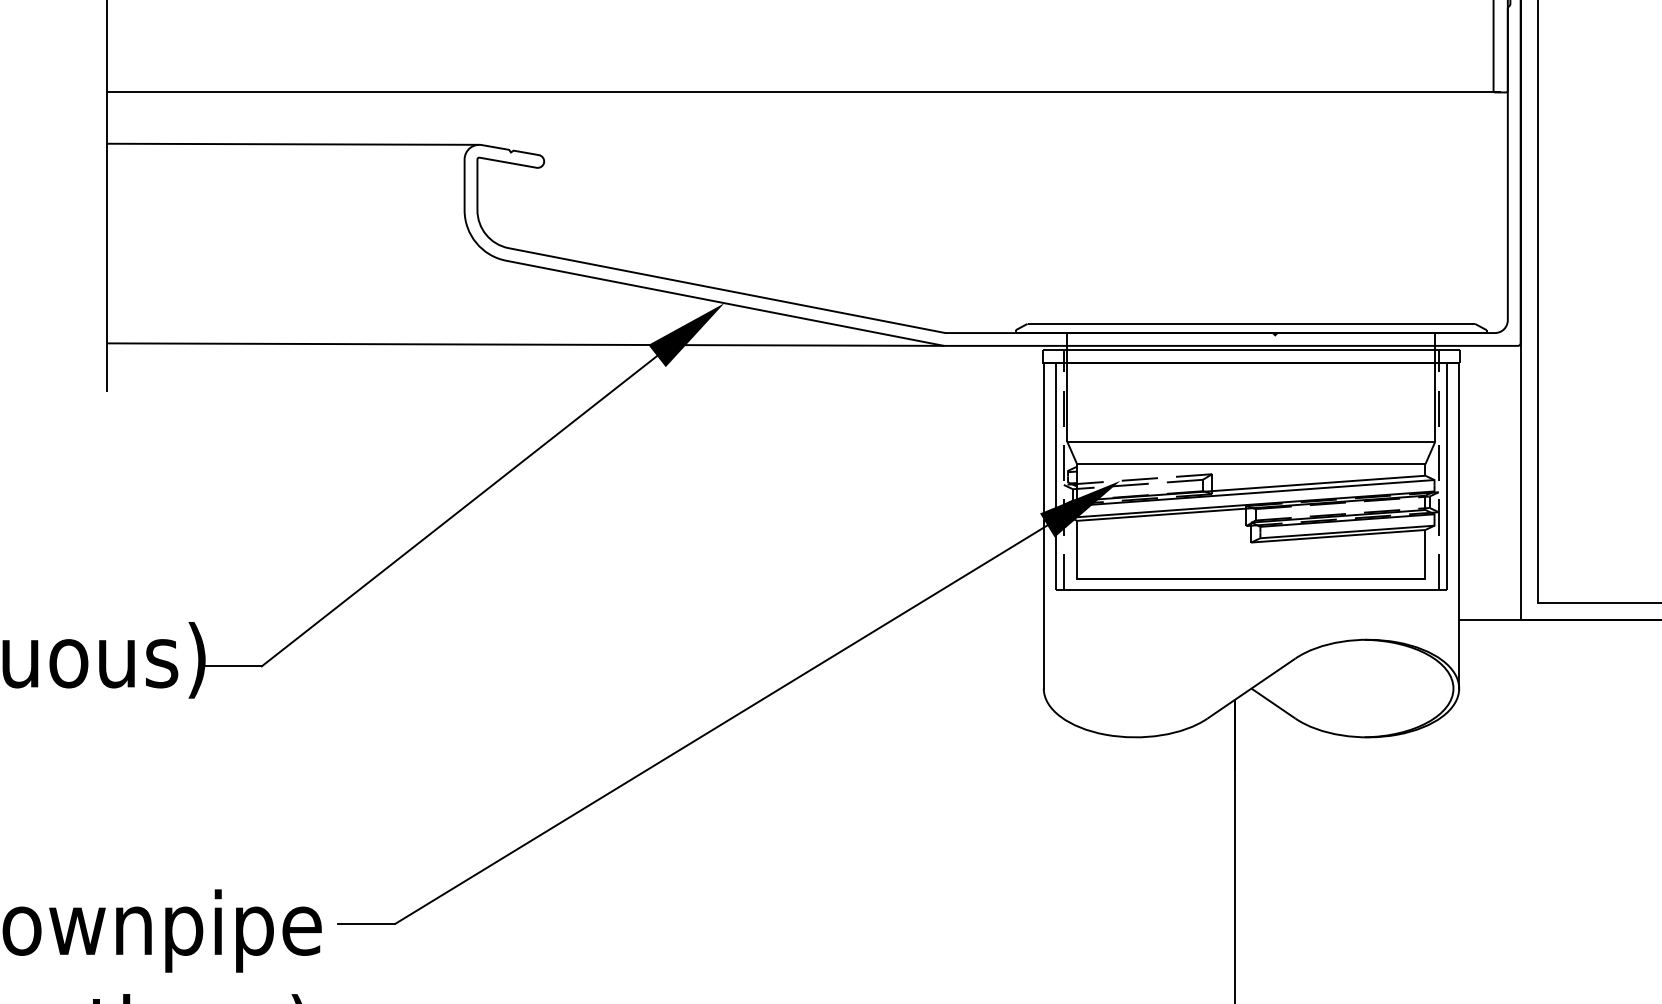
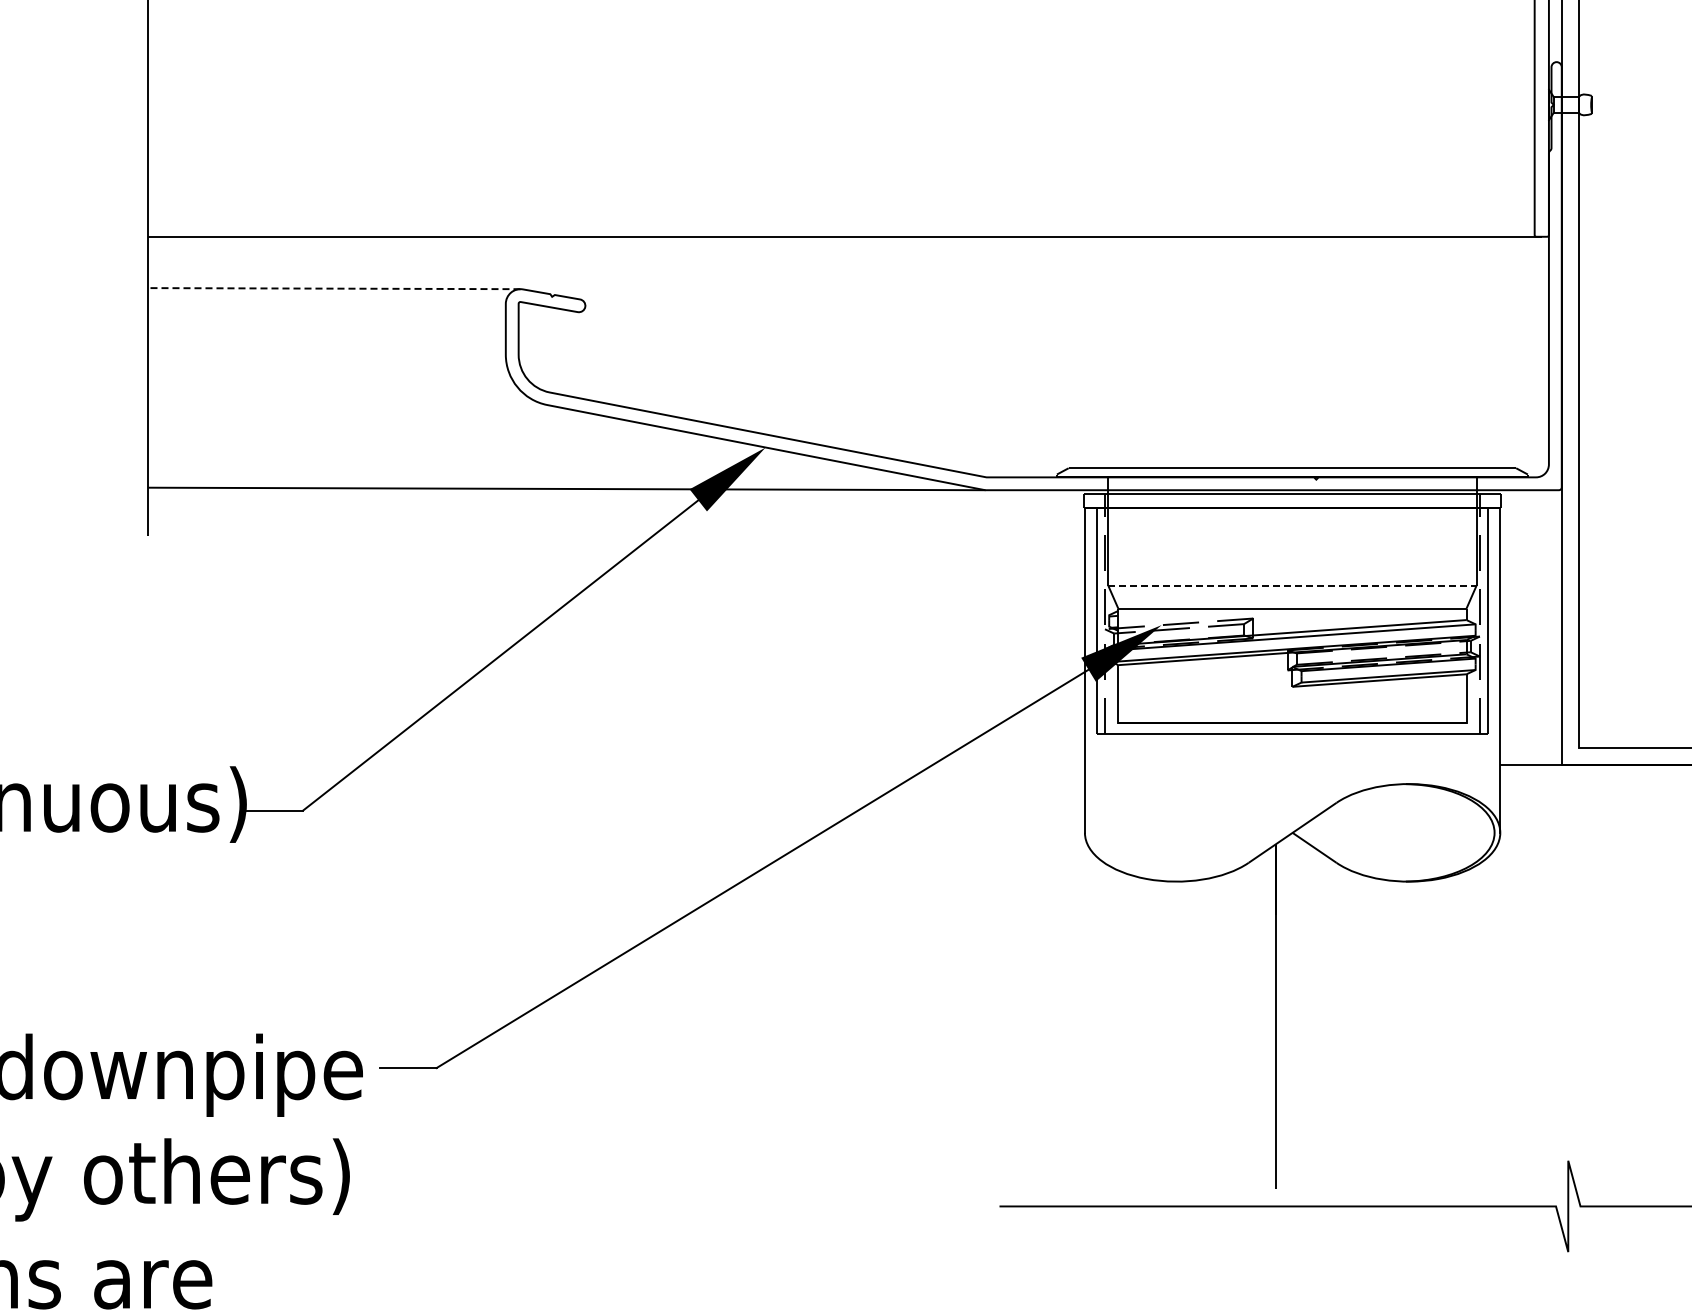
line: (292, 144) -> (333, 288), solid -> dashed
line: (1251, 441) -> (1292, 585), solid -> dashed

